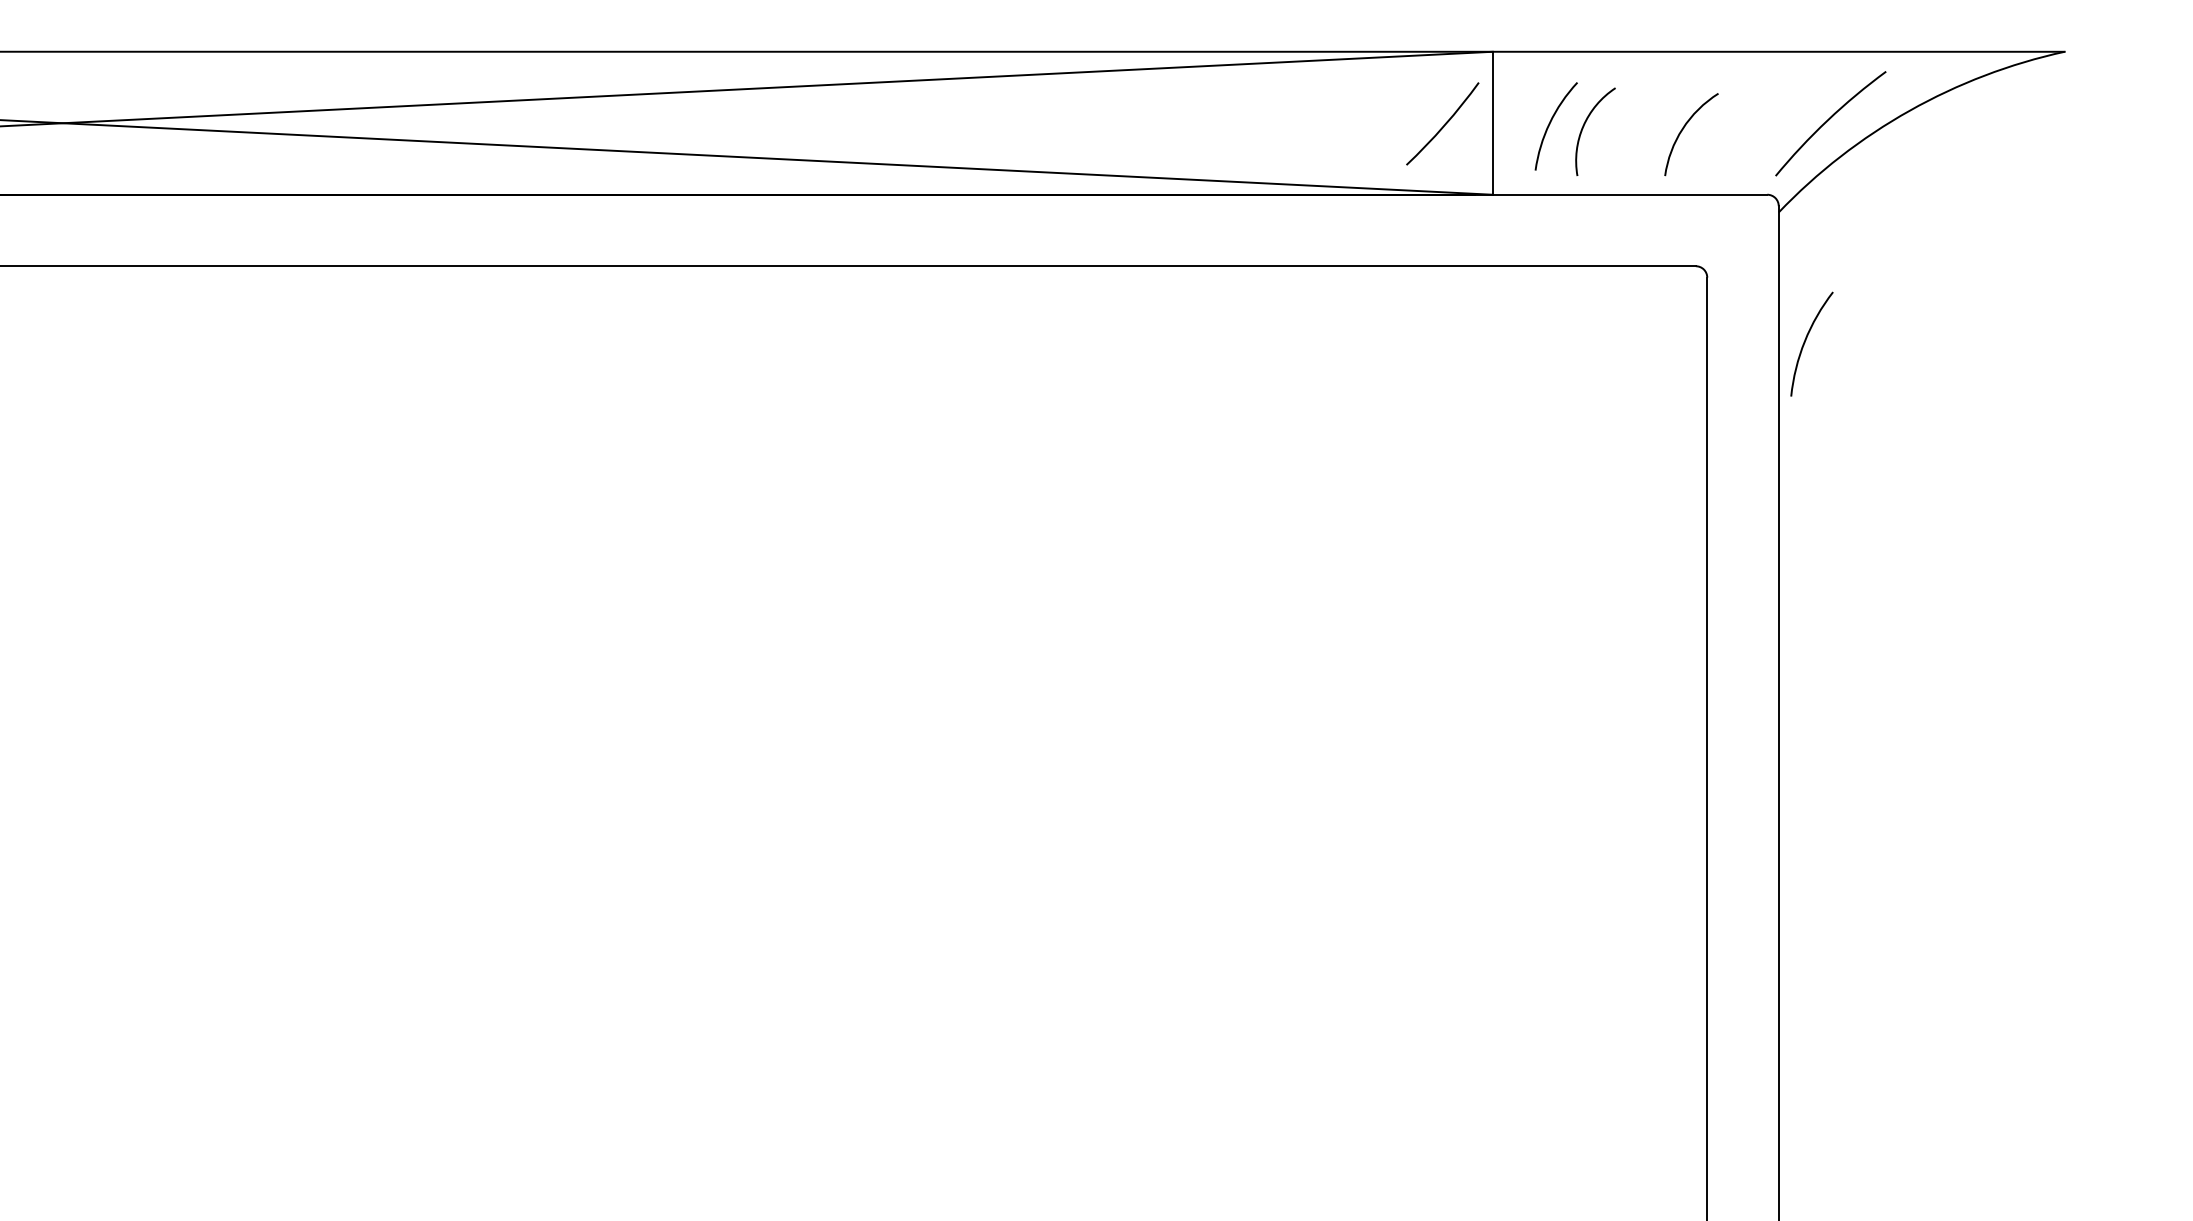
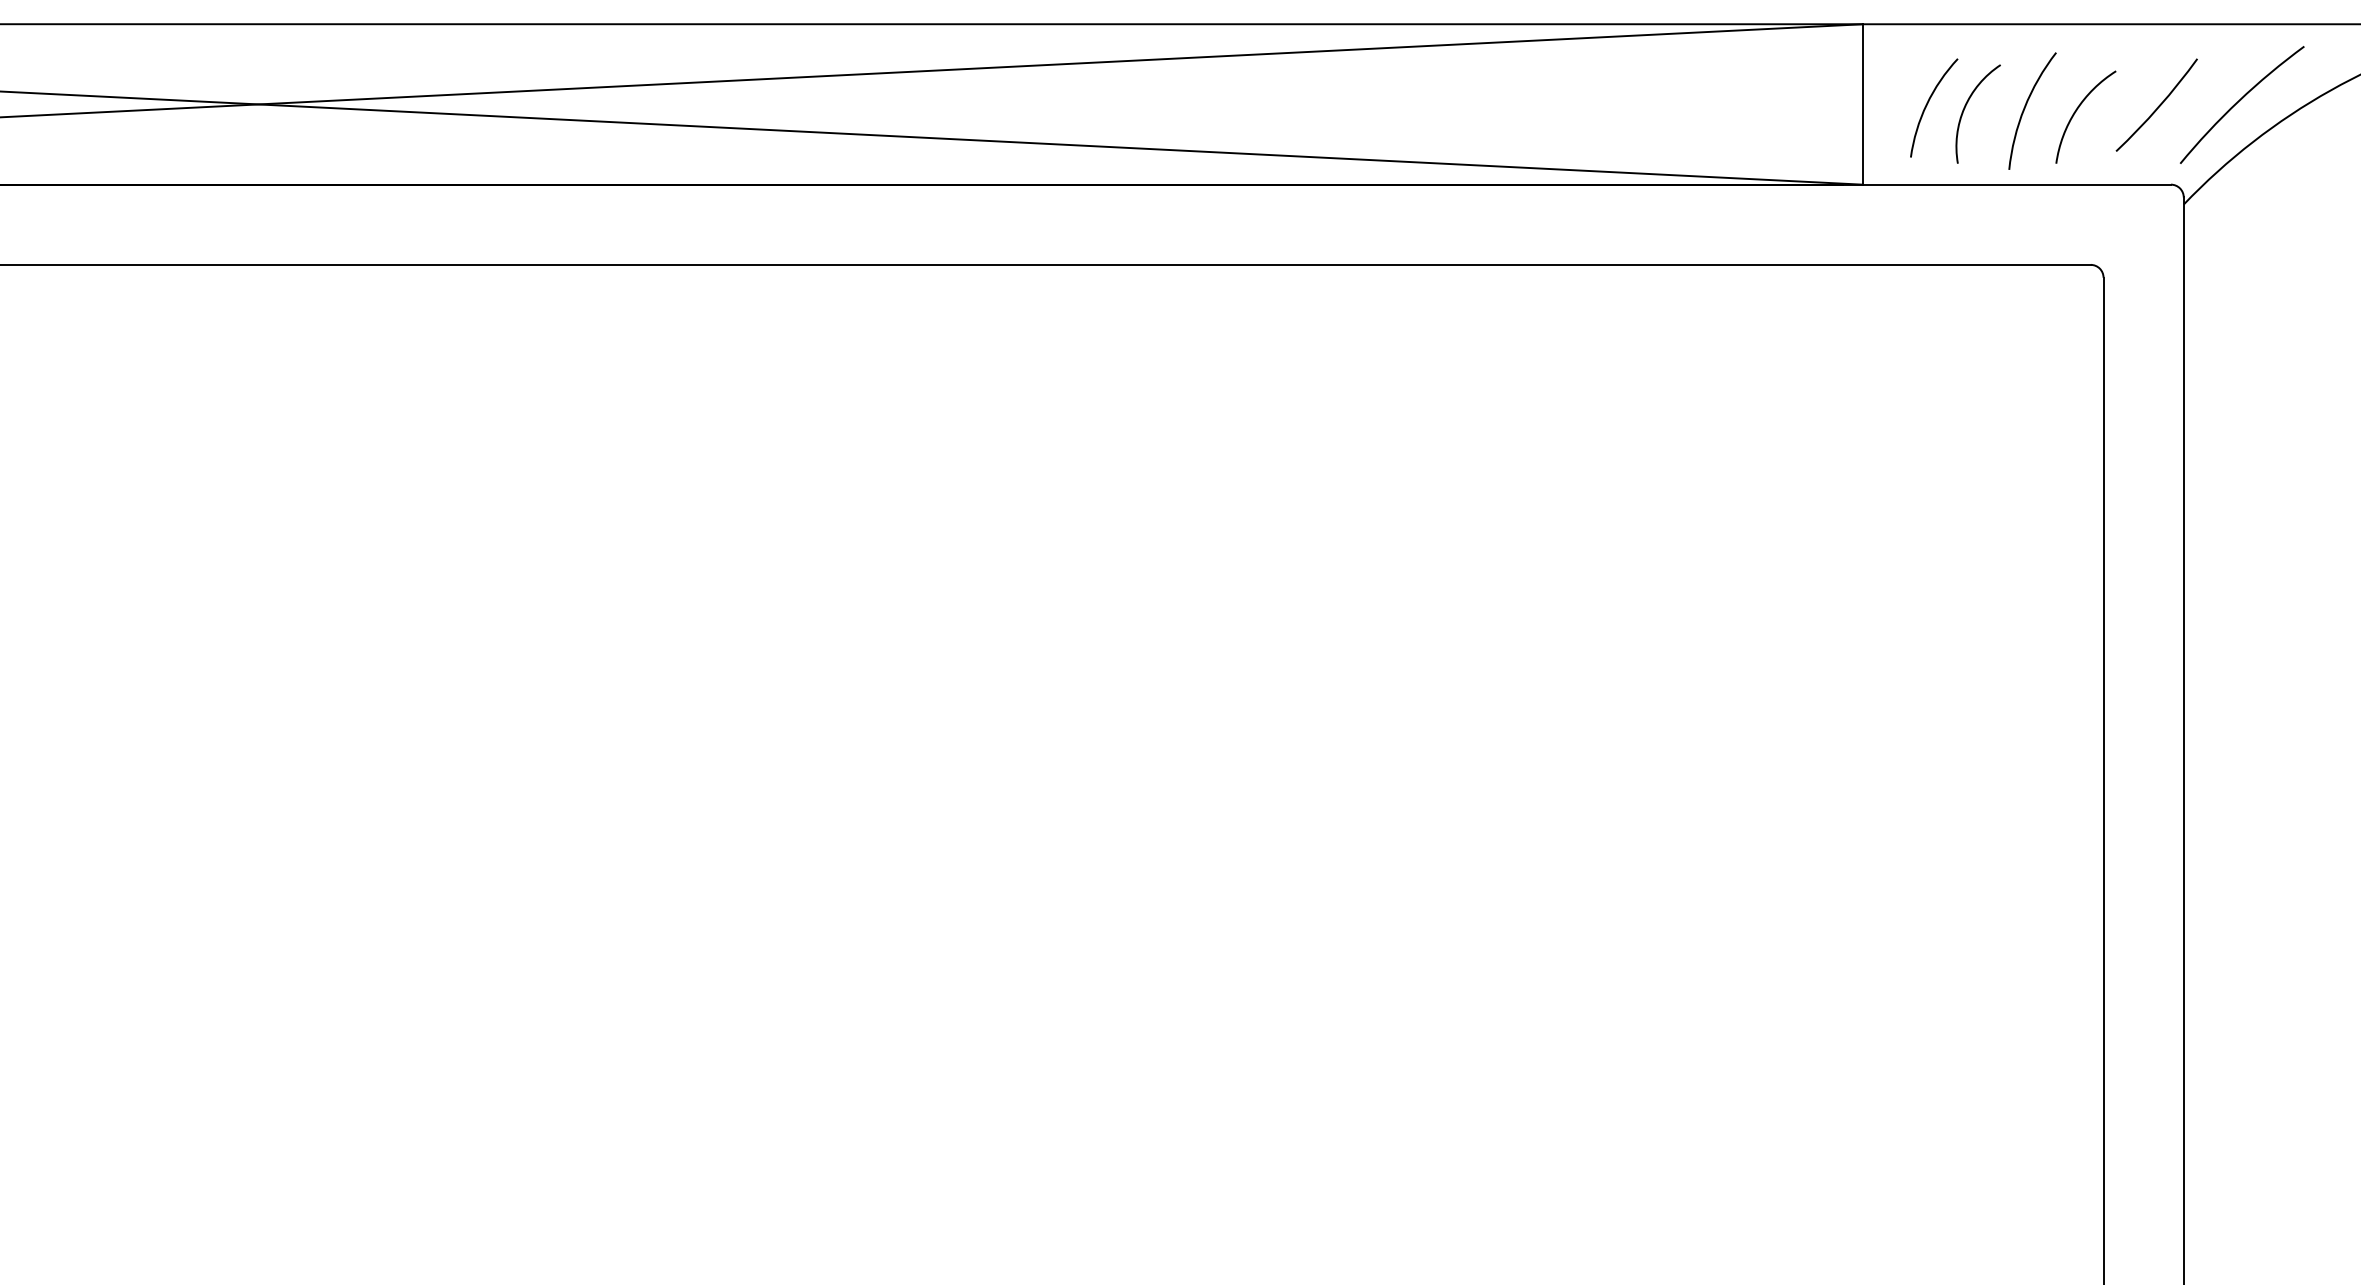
arc: (1444, 123) -> (2158, 104), moved
arc: (1806, 340) -> (2026, 106), moved

